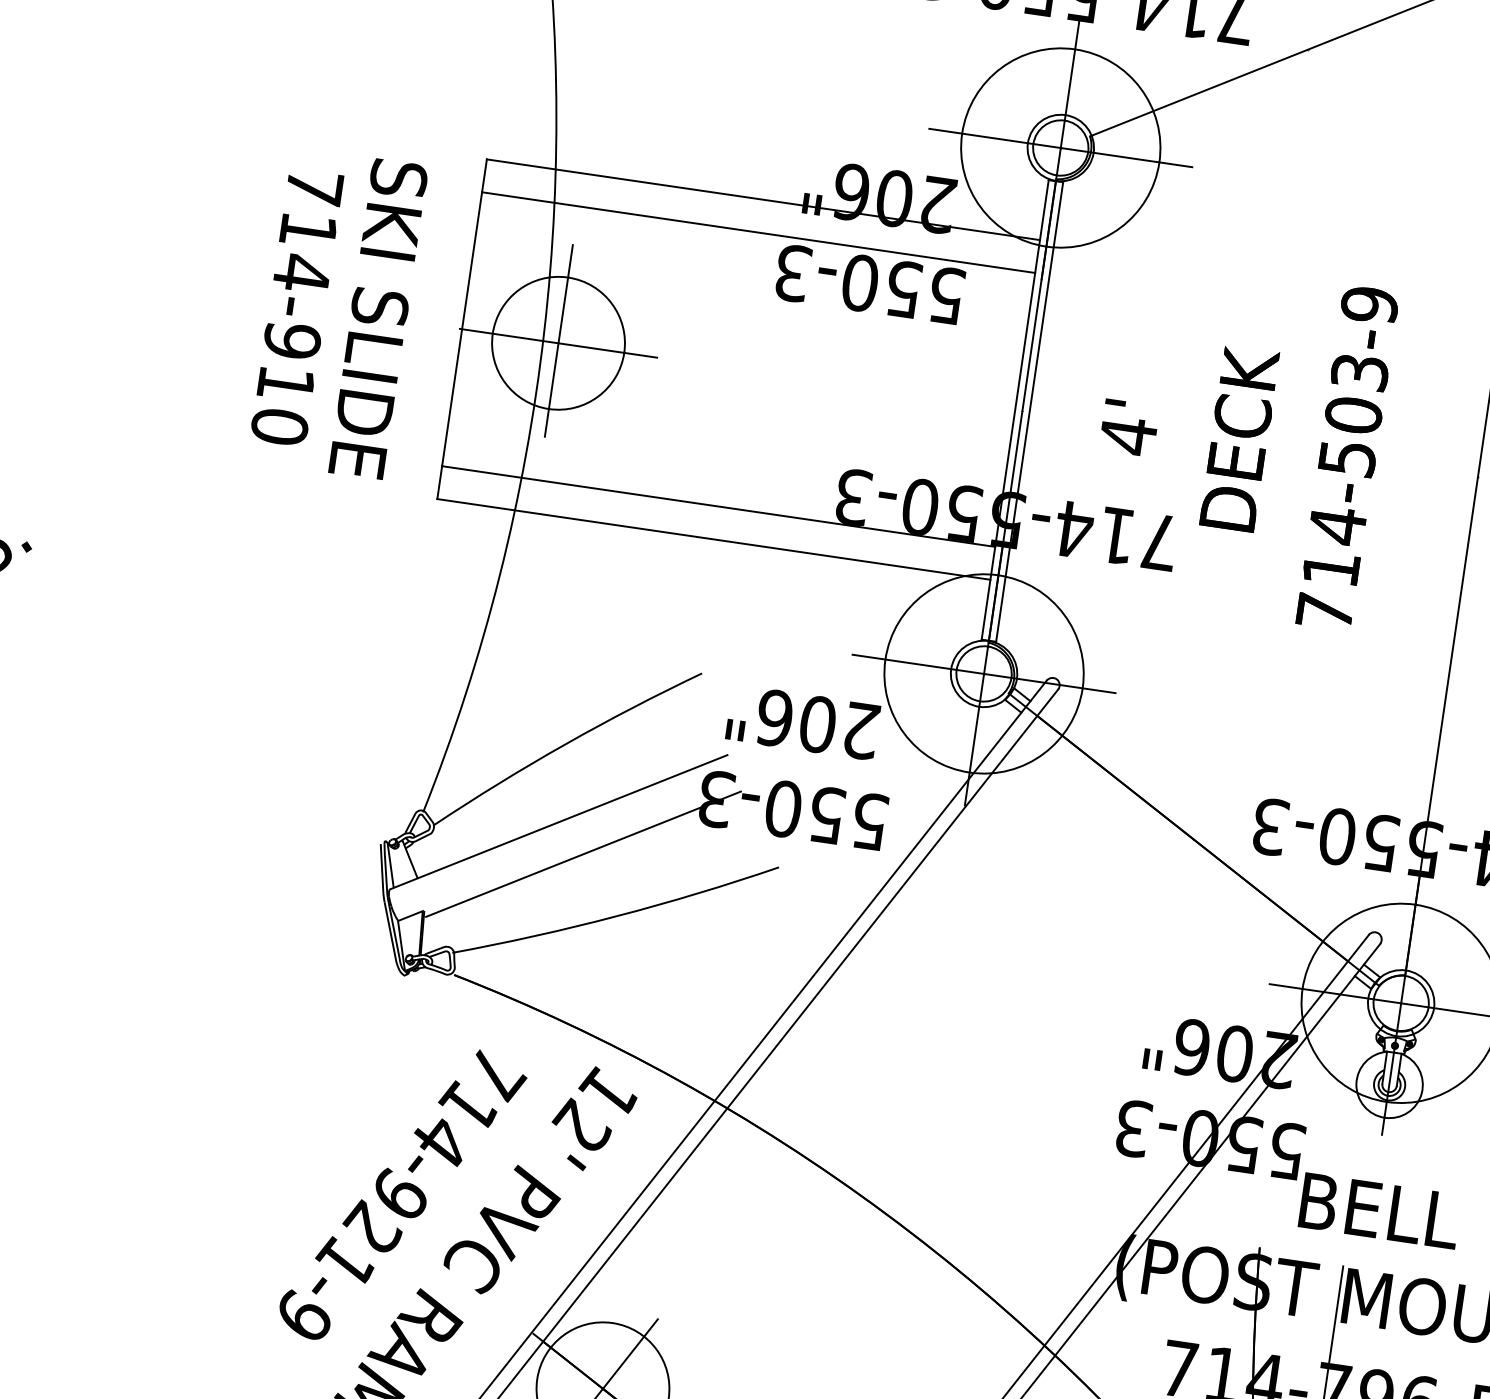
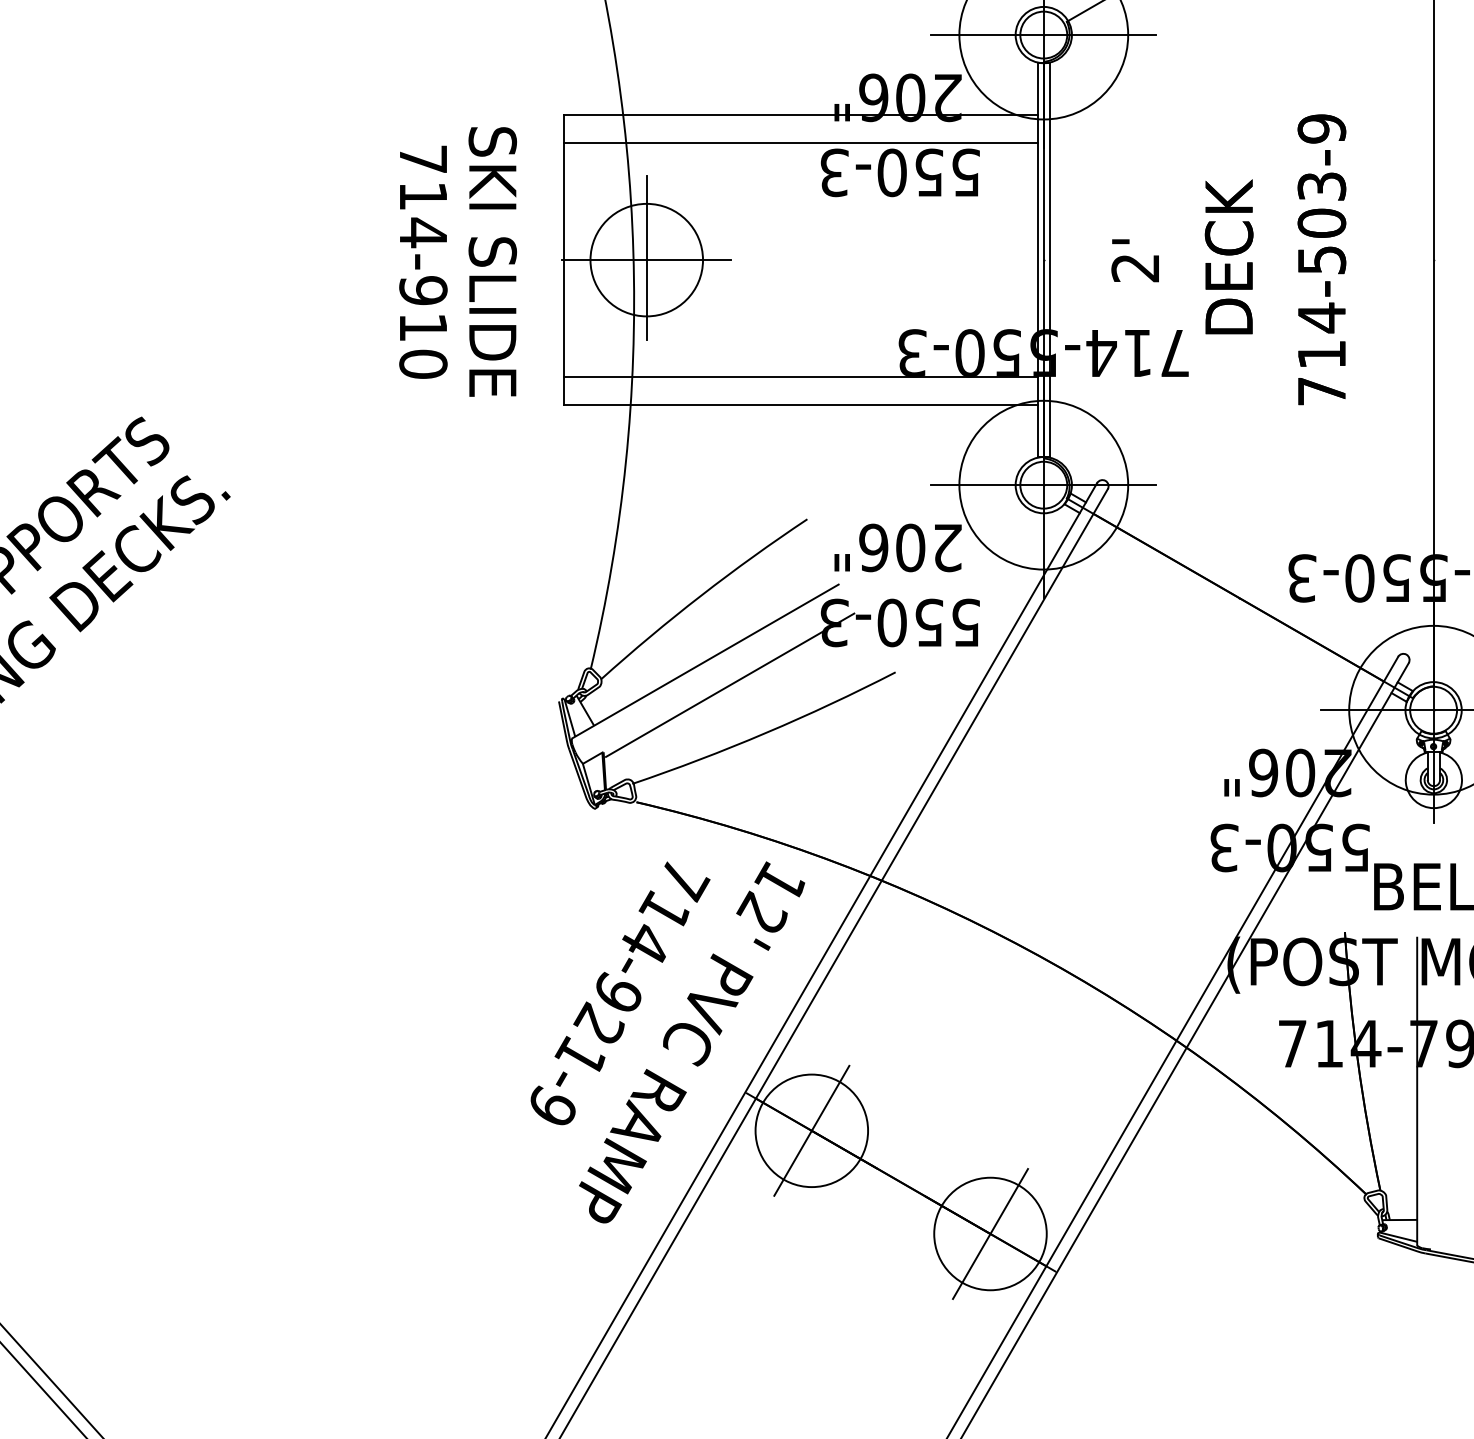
text: (1126, 436) -> (1134, 268), 4' -> 2'

